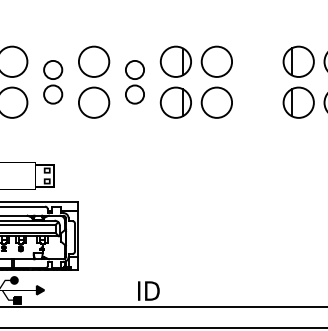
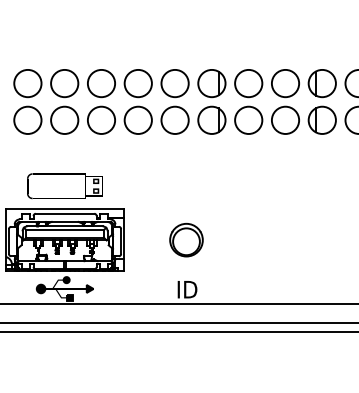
part: (53, 81) -> (101, 101), size x1.67
part: (134, 81) -> (174, 101), size x1.67
part: (257, 81) -> (285, 101), added
part: (147, 236) -> (186, 240), added

